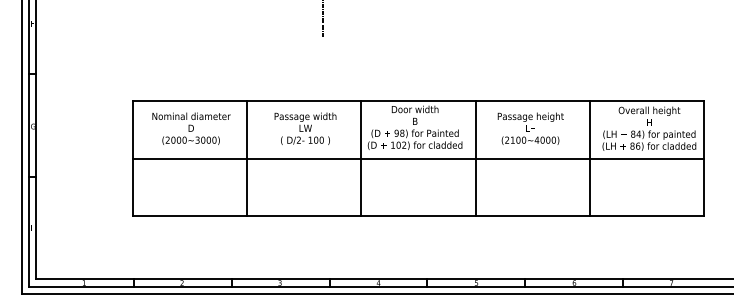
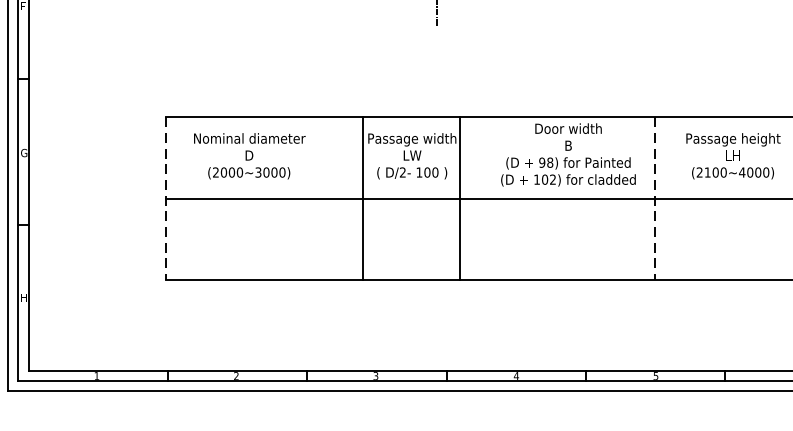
line: (246, 158) -> (362, 198), moved
line: (361, 158) -> (460, 198), moved
line: (132, 159) -> (165, 200), solid -> dashed
line: (475, 159) -> (654, 200), solid -> dashed

